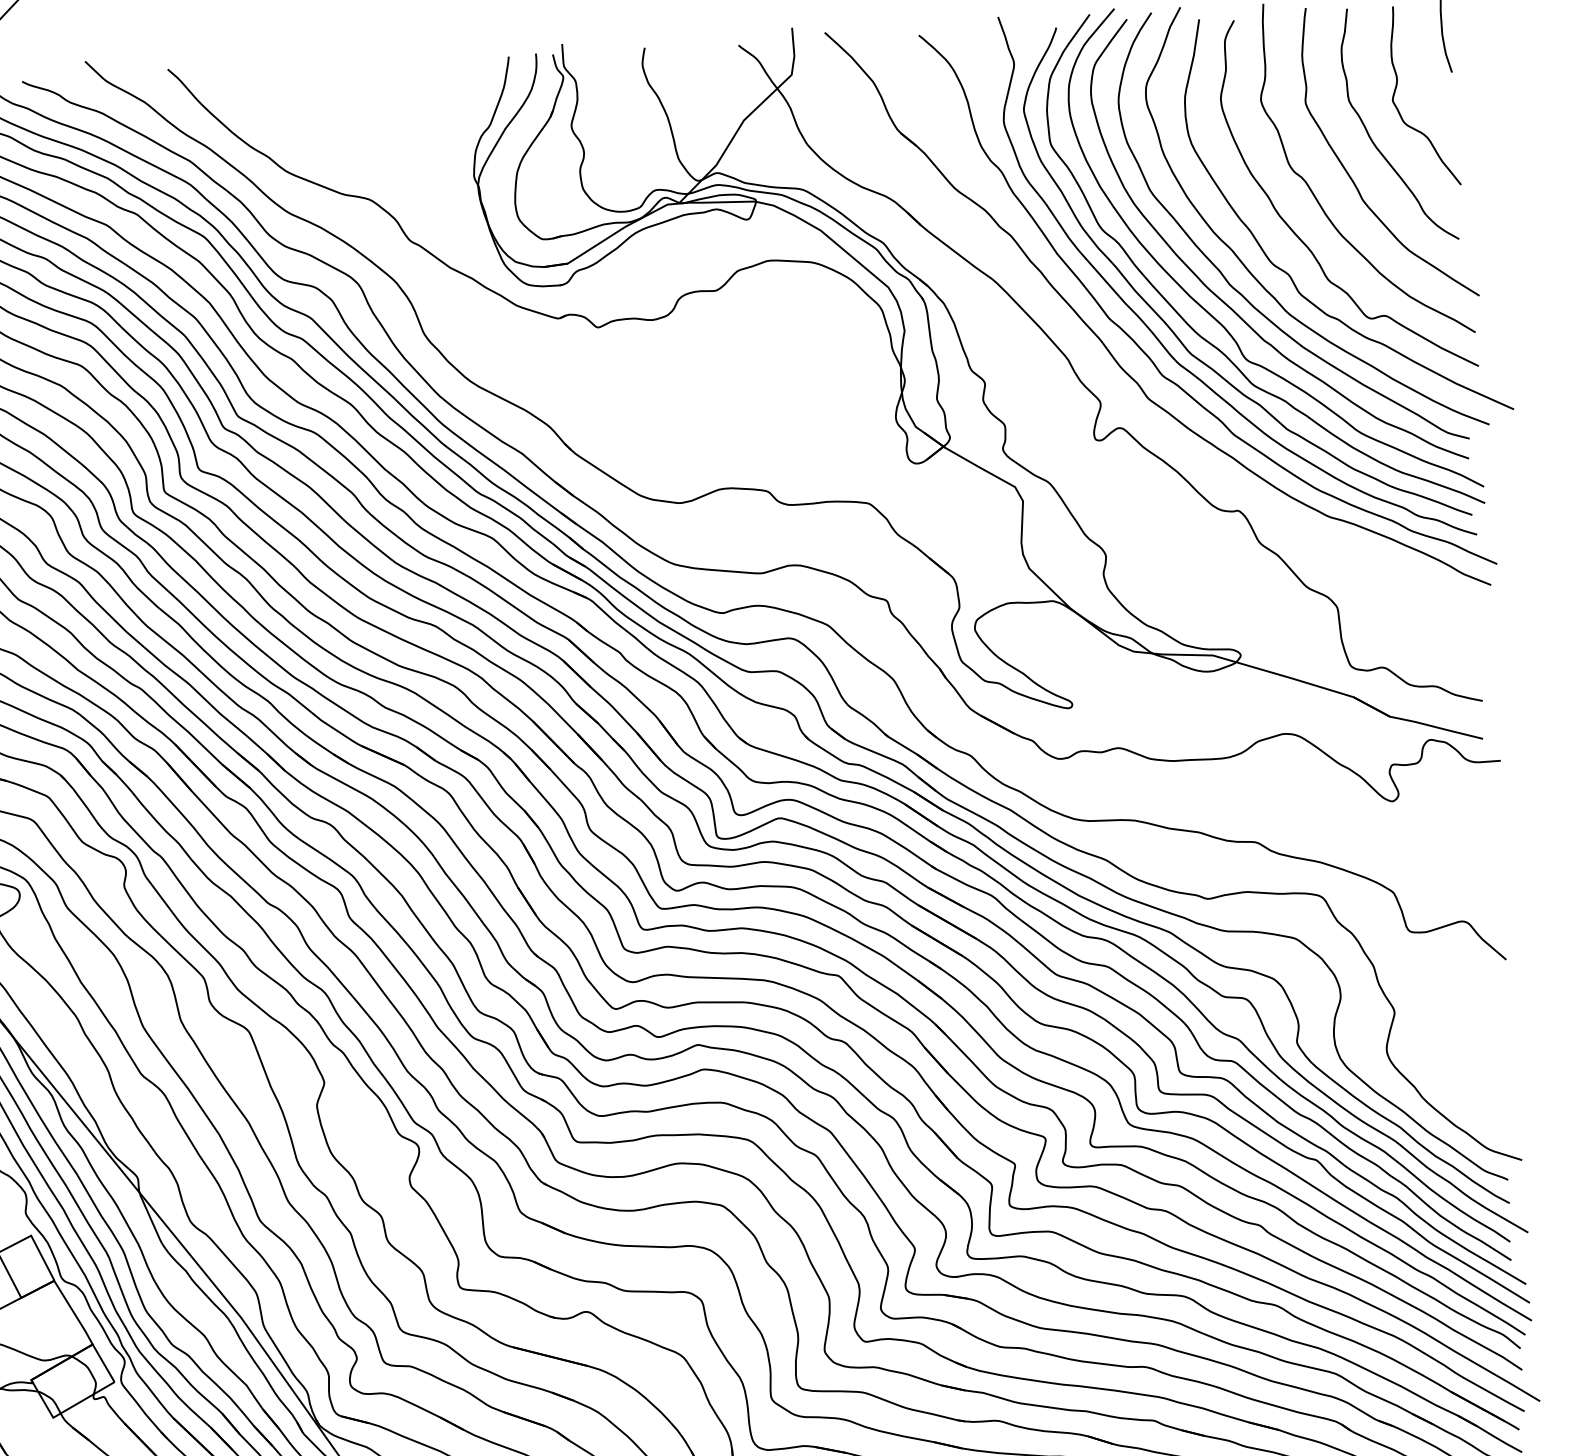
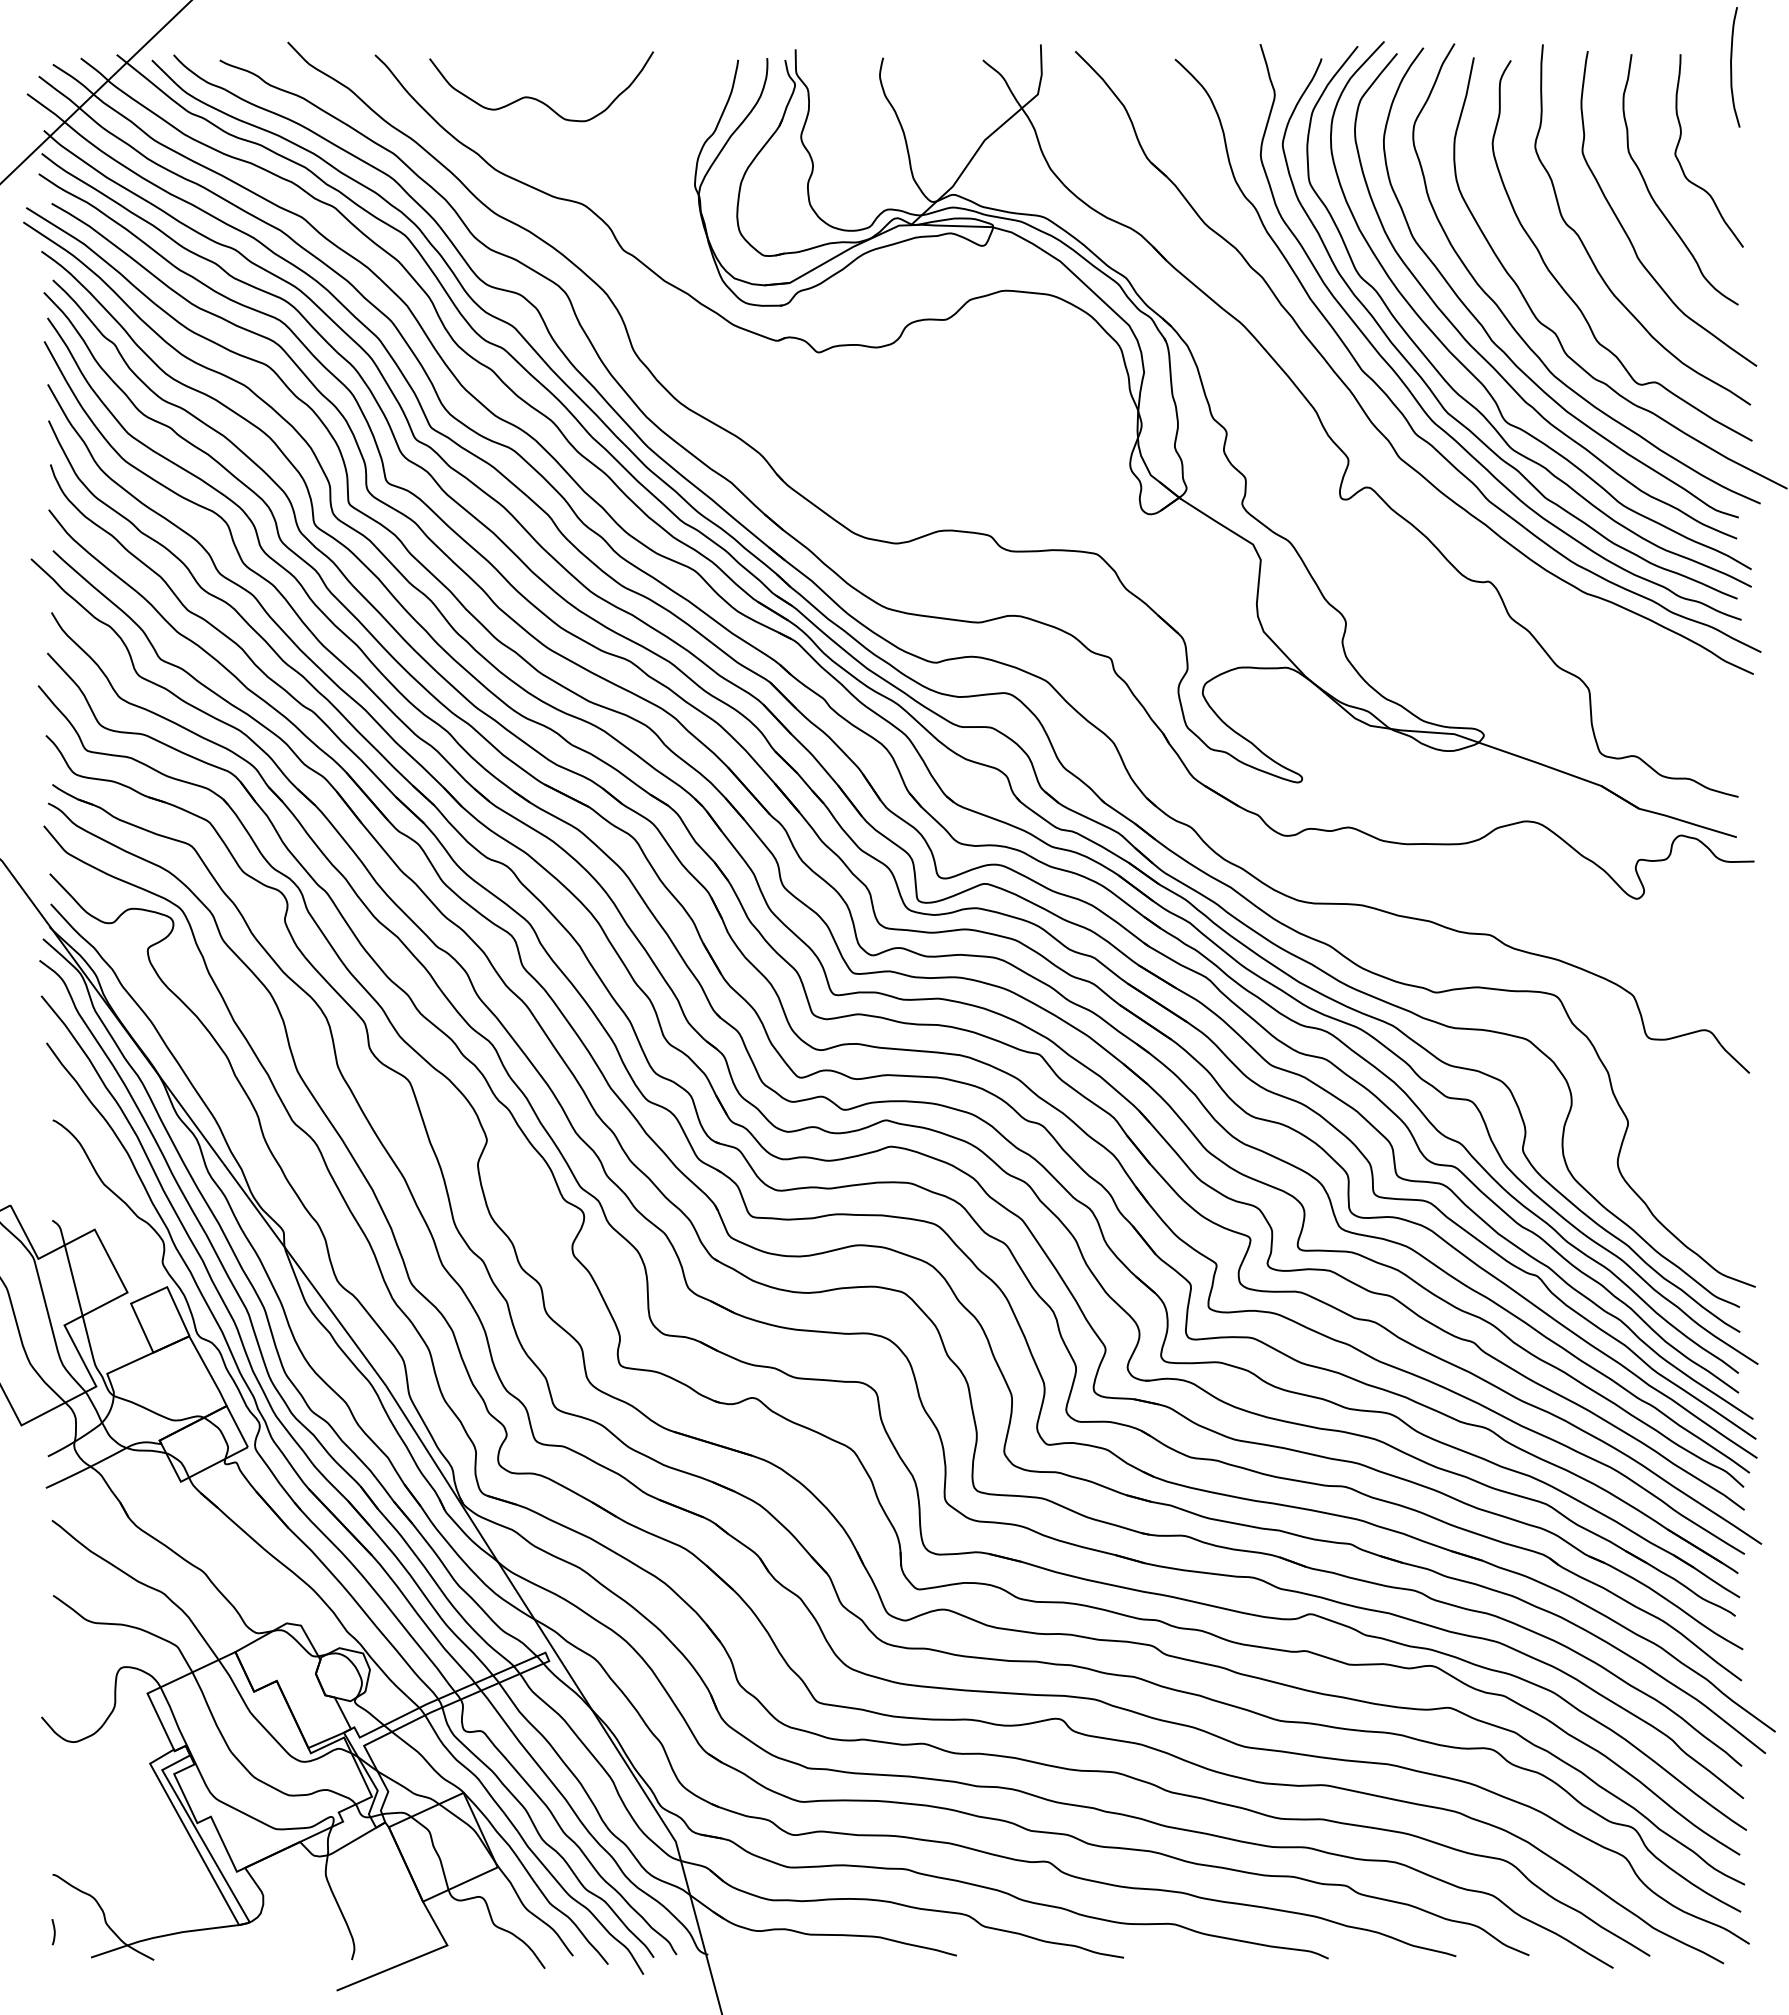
curve: (321, 102) -> (536, 98), added

